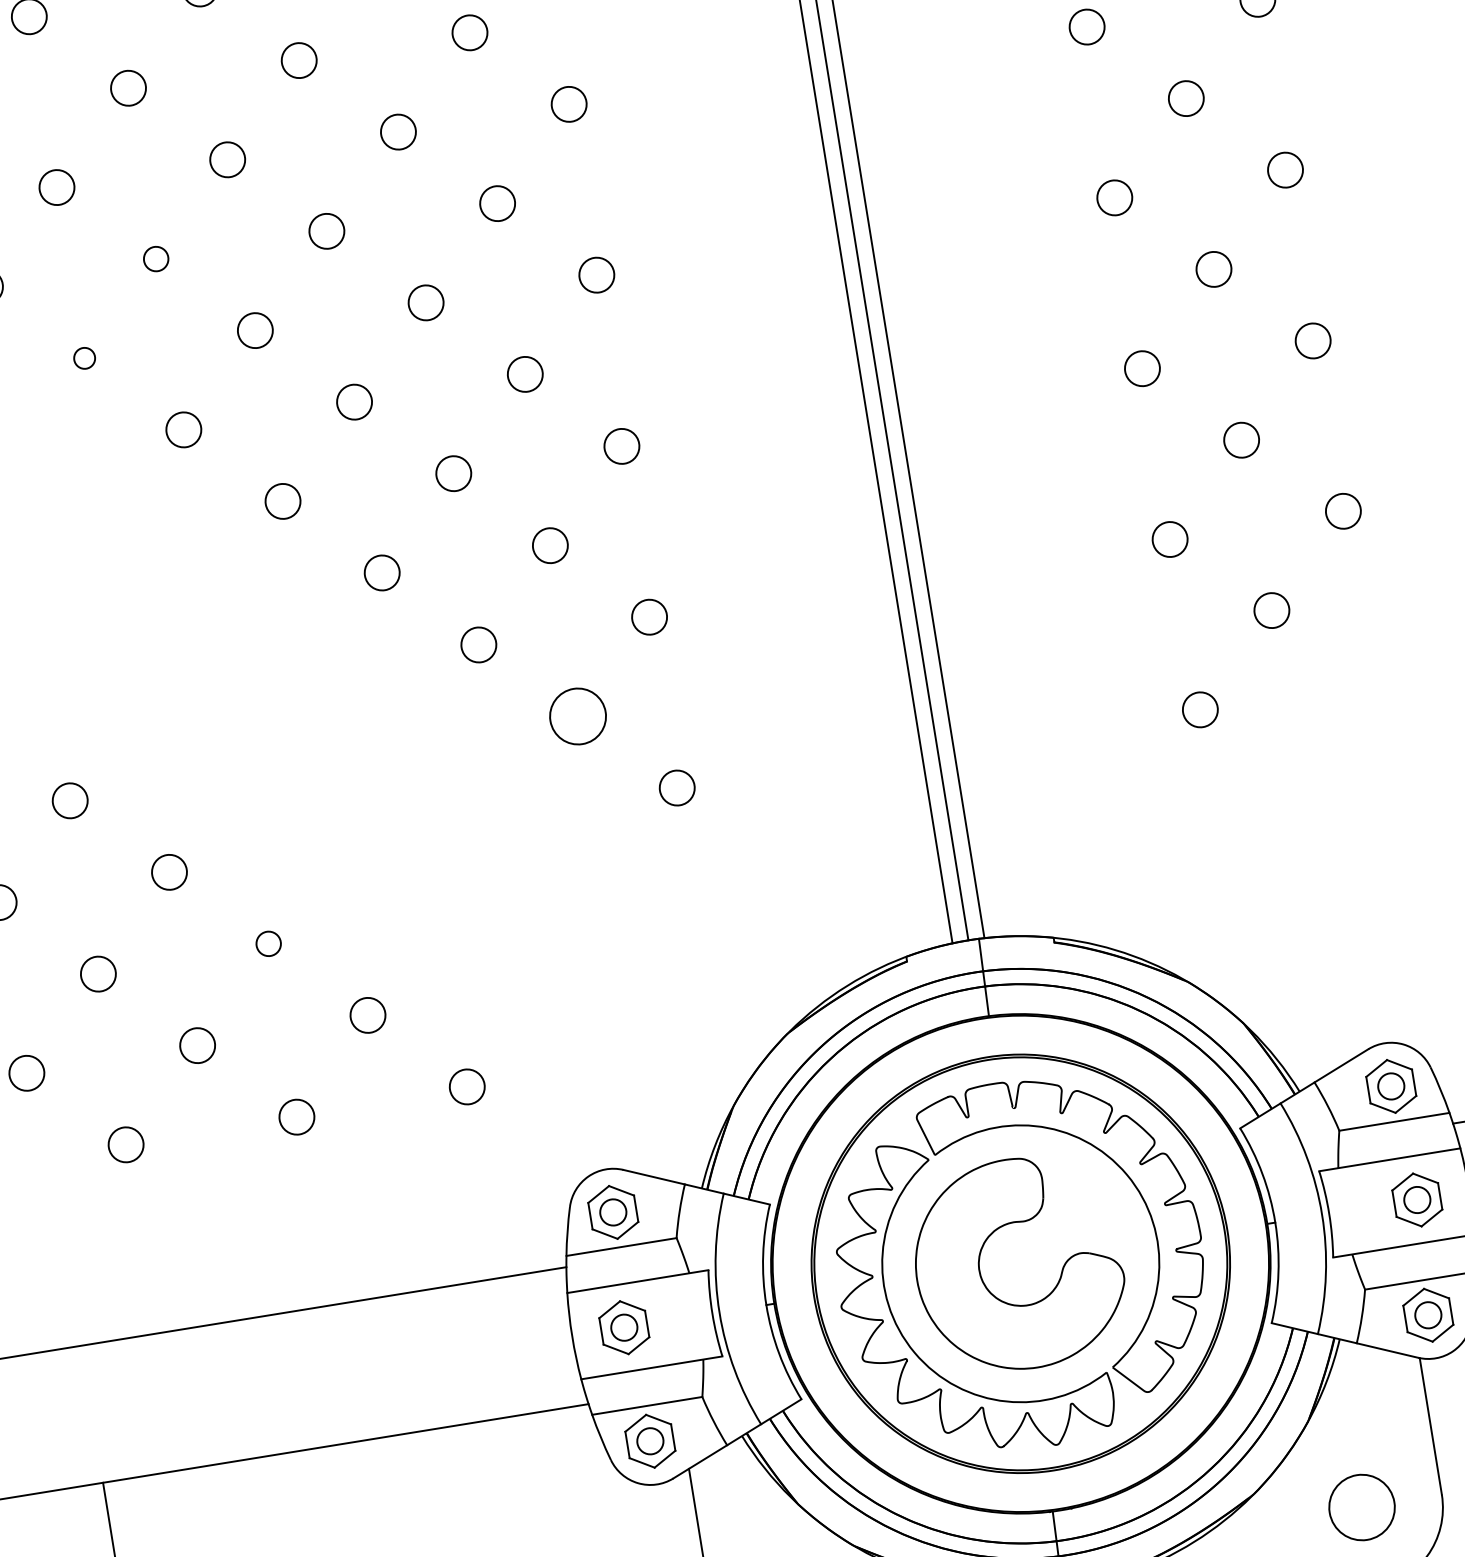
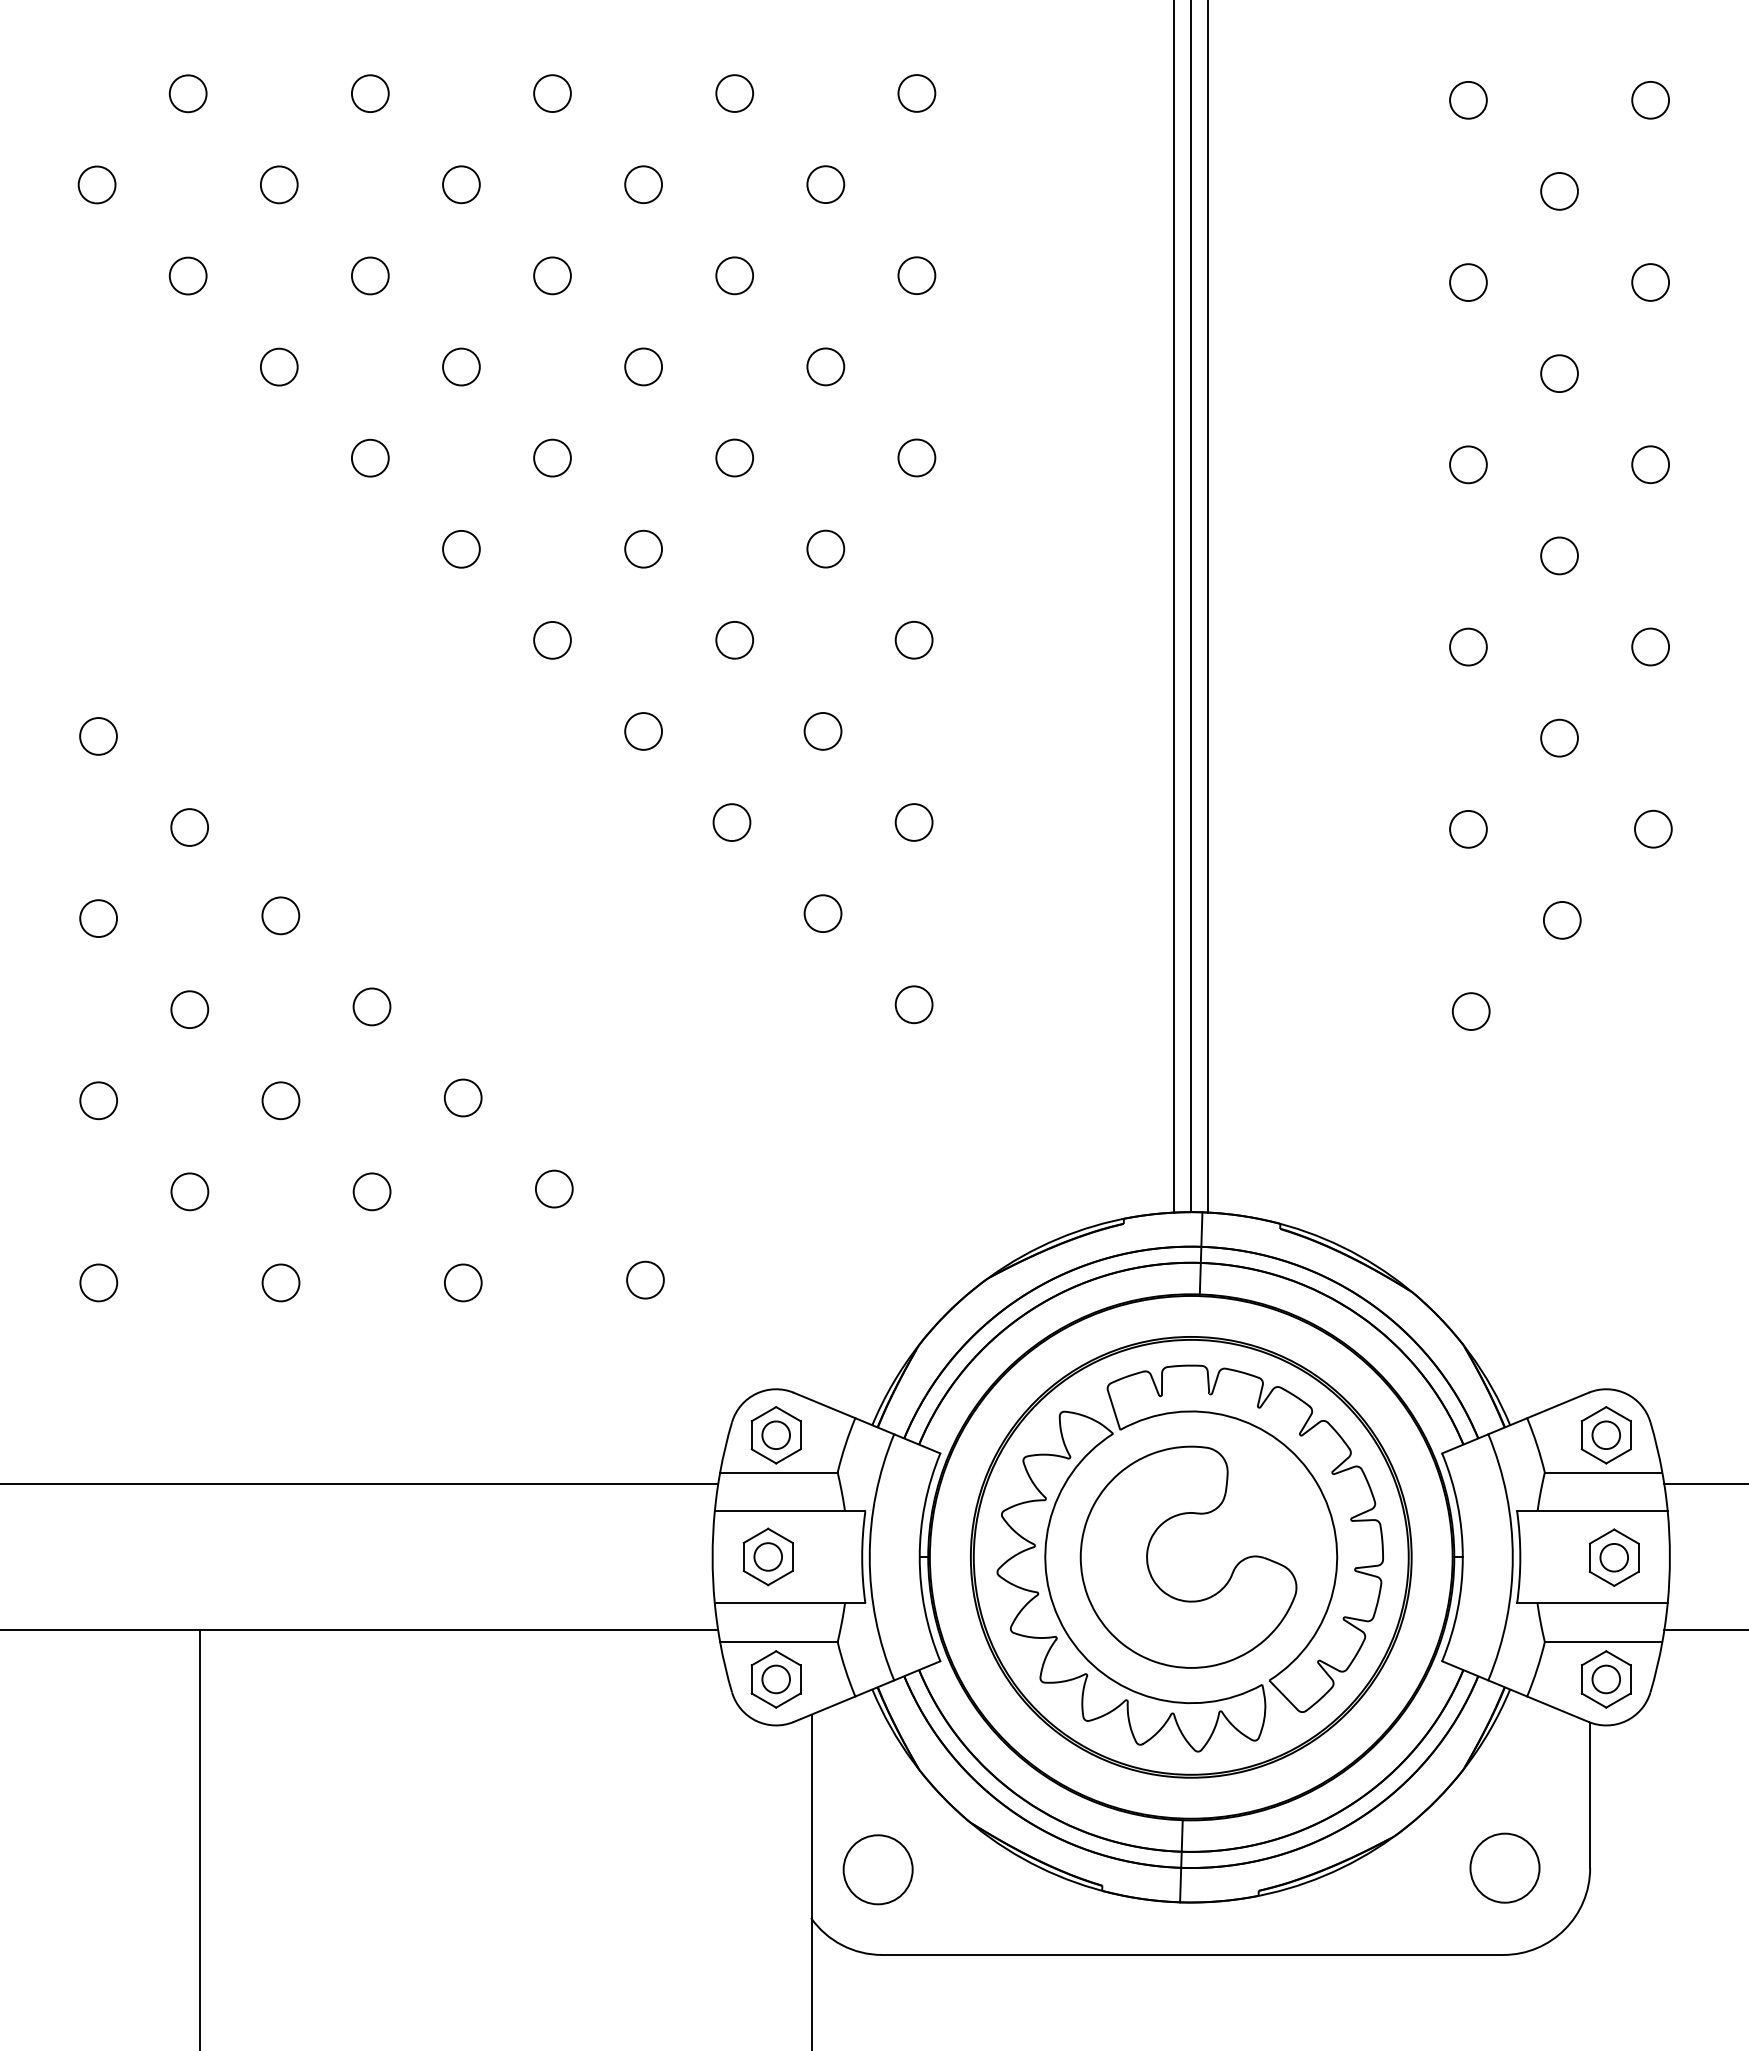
circle: (156, 258) -> (461, 366), size x1.43
circle: (83, 357) -> (369, 457), size x1.67
circle: (577, 716) -> (822, 913), size x0.62
circle: (268, 943) -> (462, 1097), size x1.43

